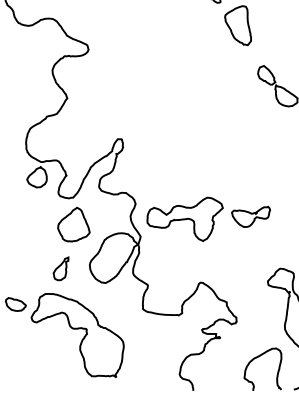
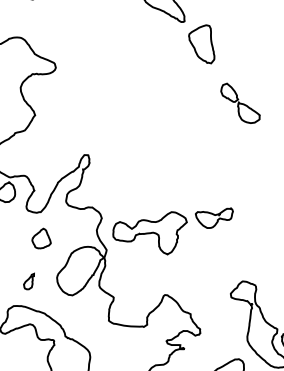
part: (250, 216) -> (213, 217), moved
part: (73, 224) -> (41, 238), size x0.6
part: (60, 268) -> (28, 281), size x0.7

